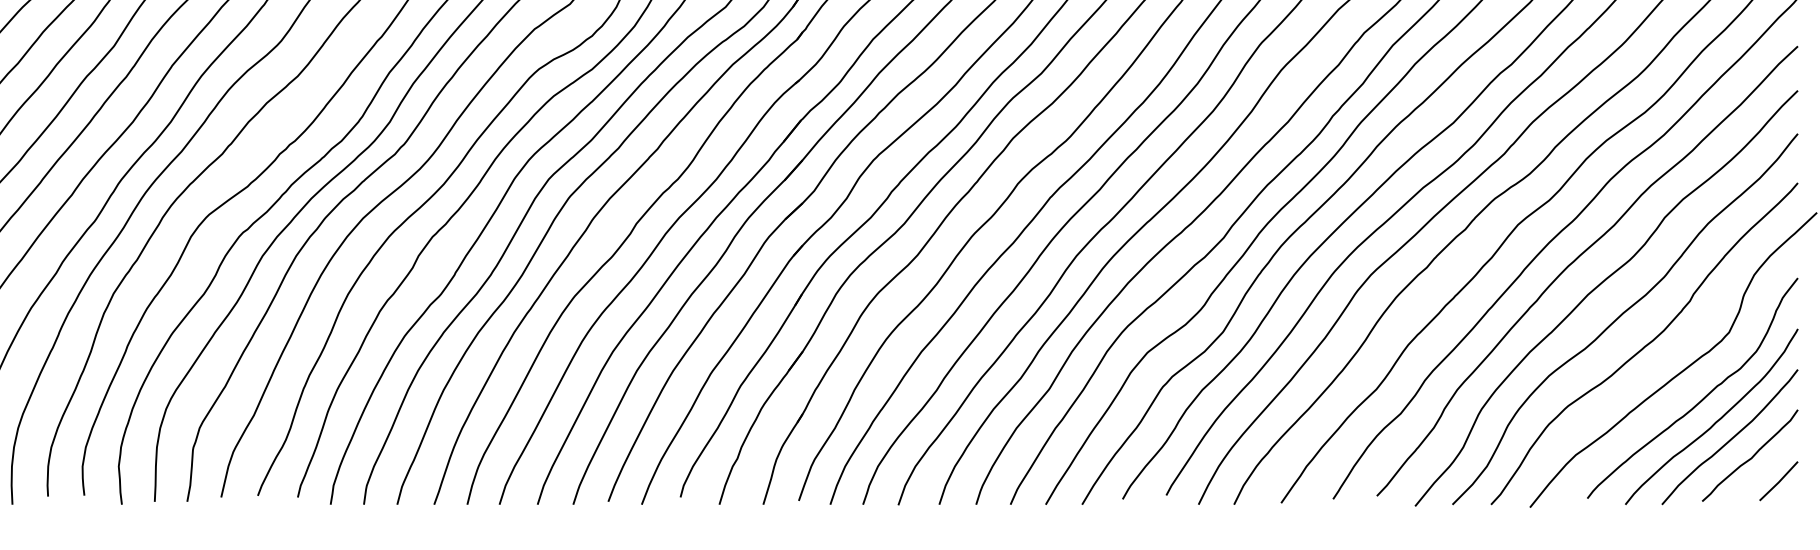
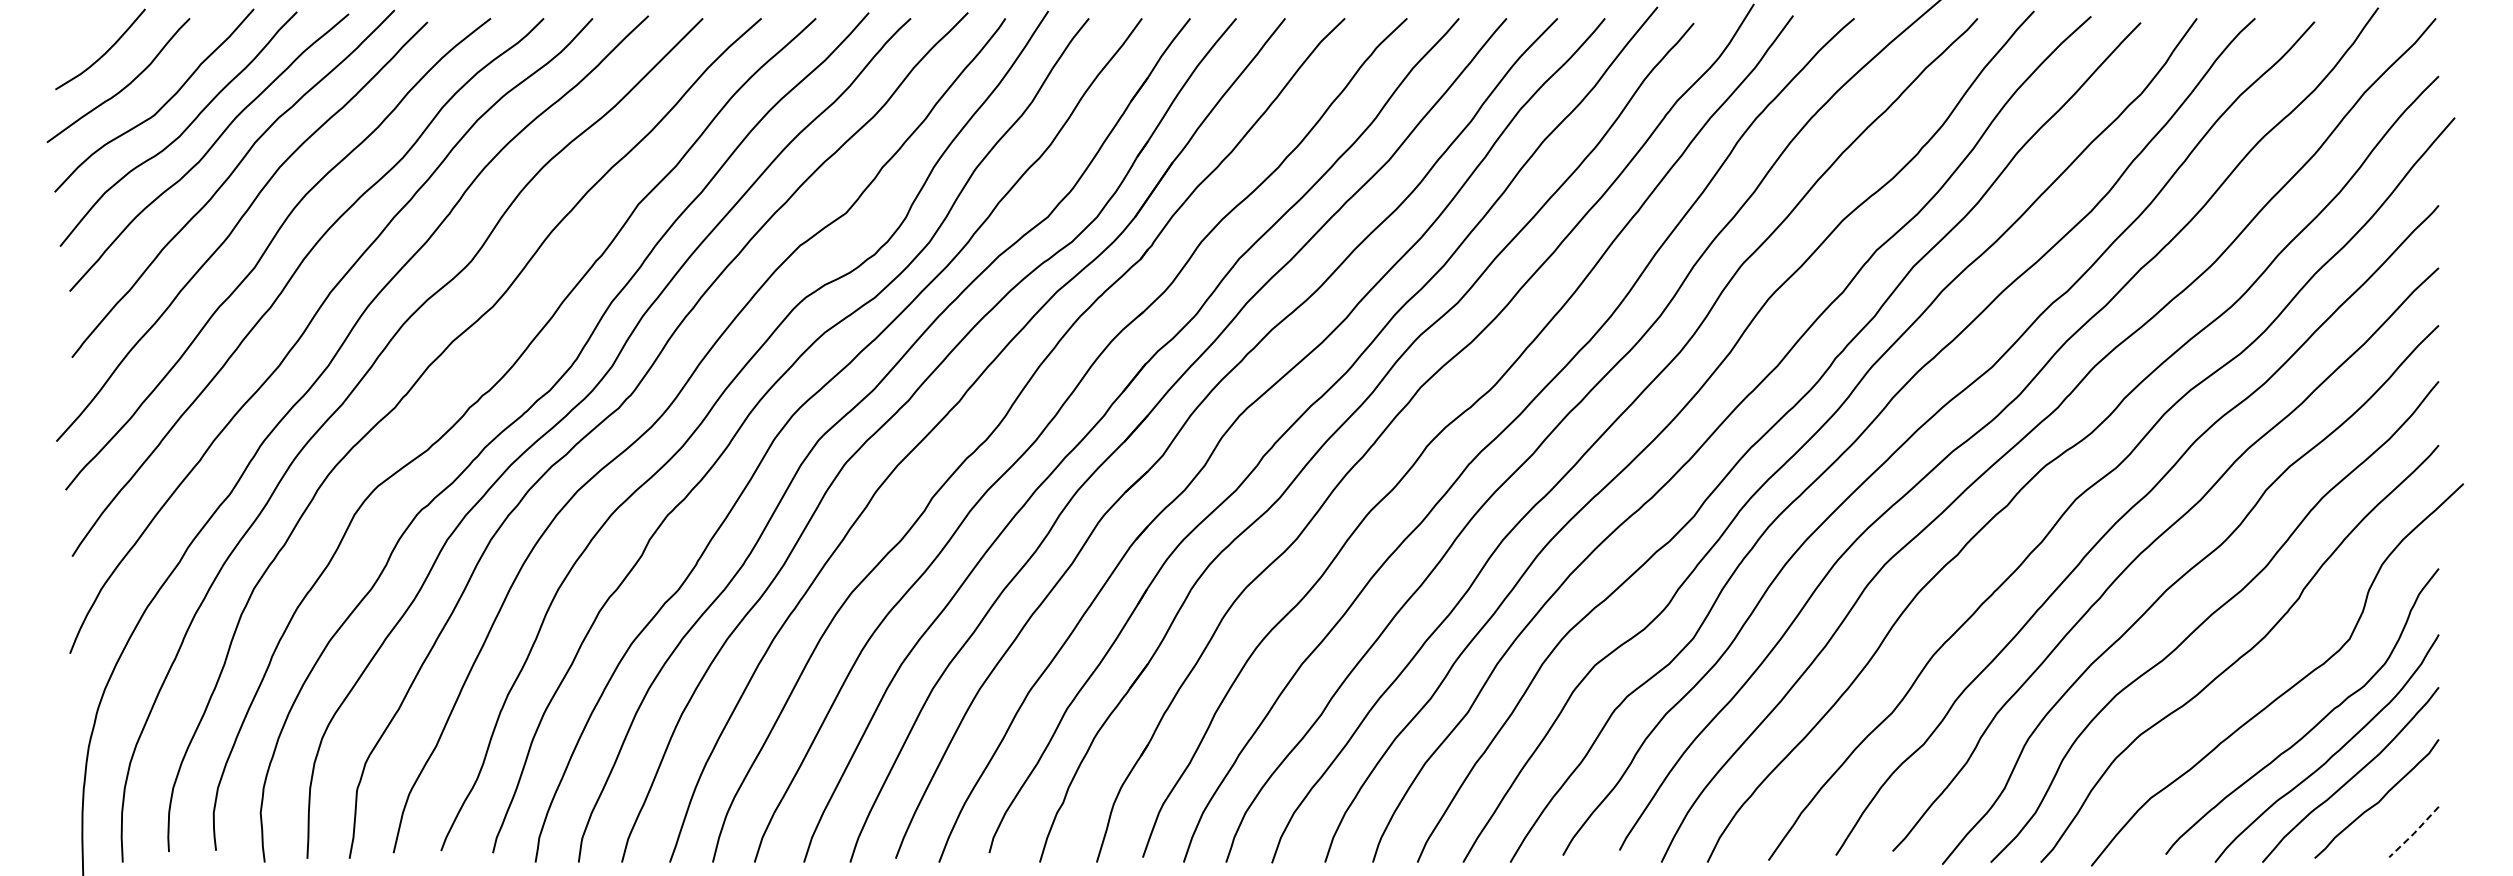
line: (1779, 482) -> (2414, 833), solid -> dashed

